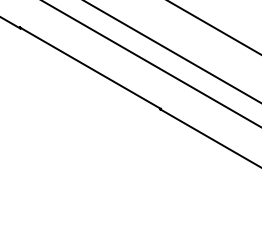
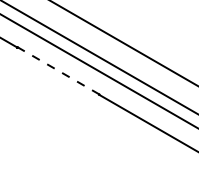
line: (90, 67) -> (58, 70), solid -> dashed

